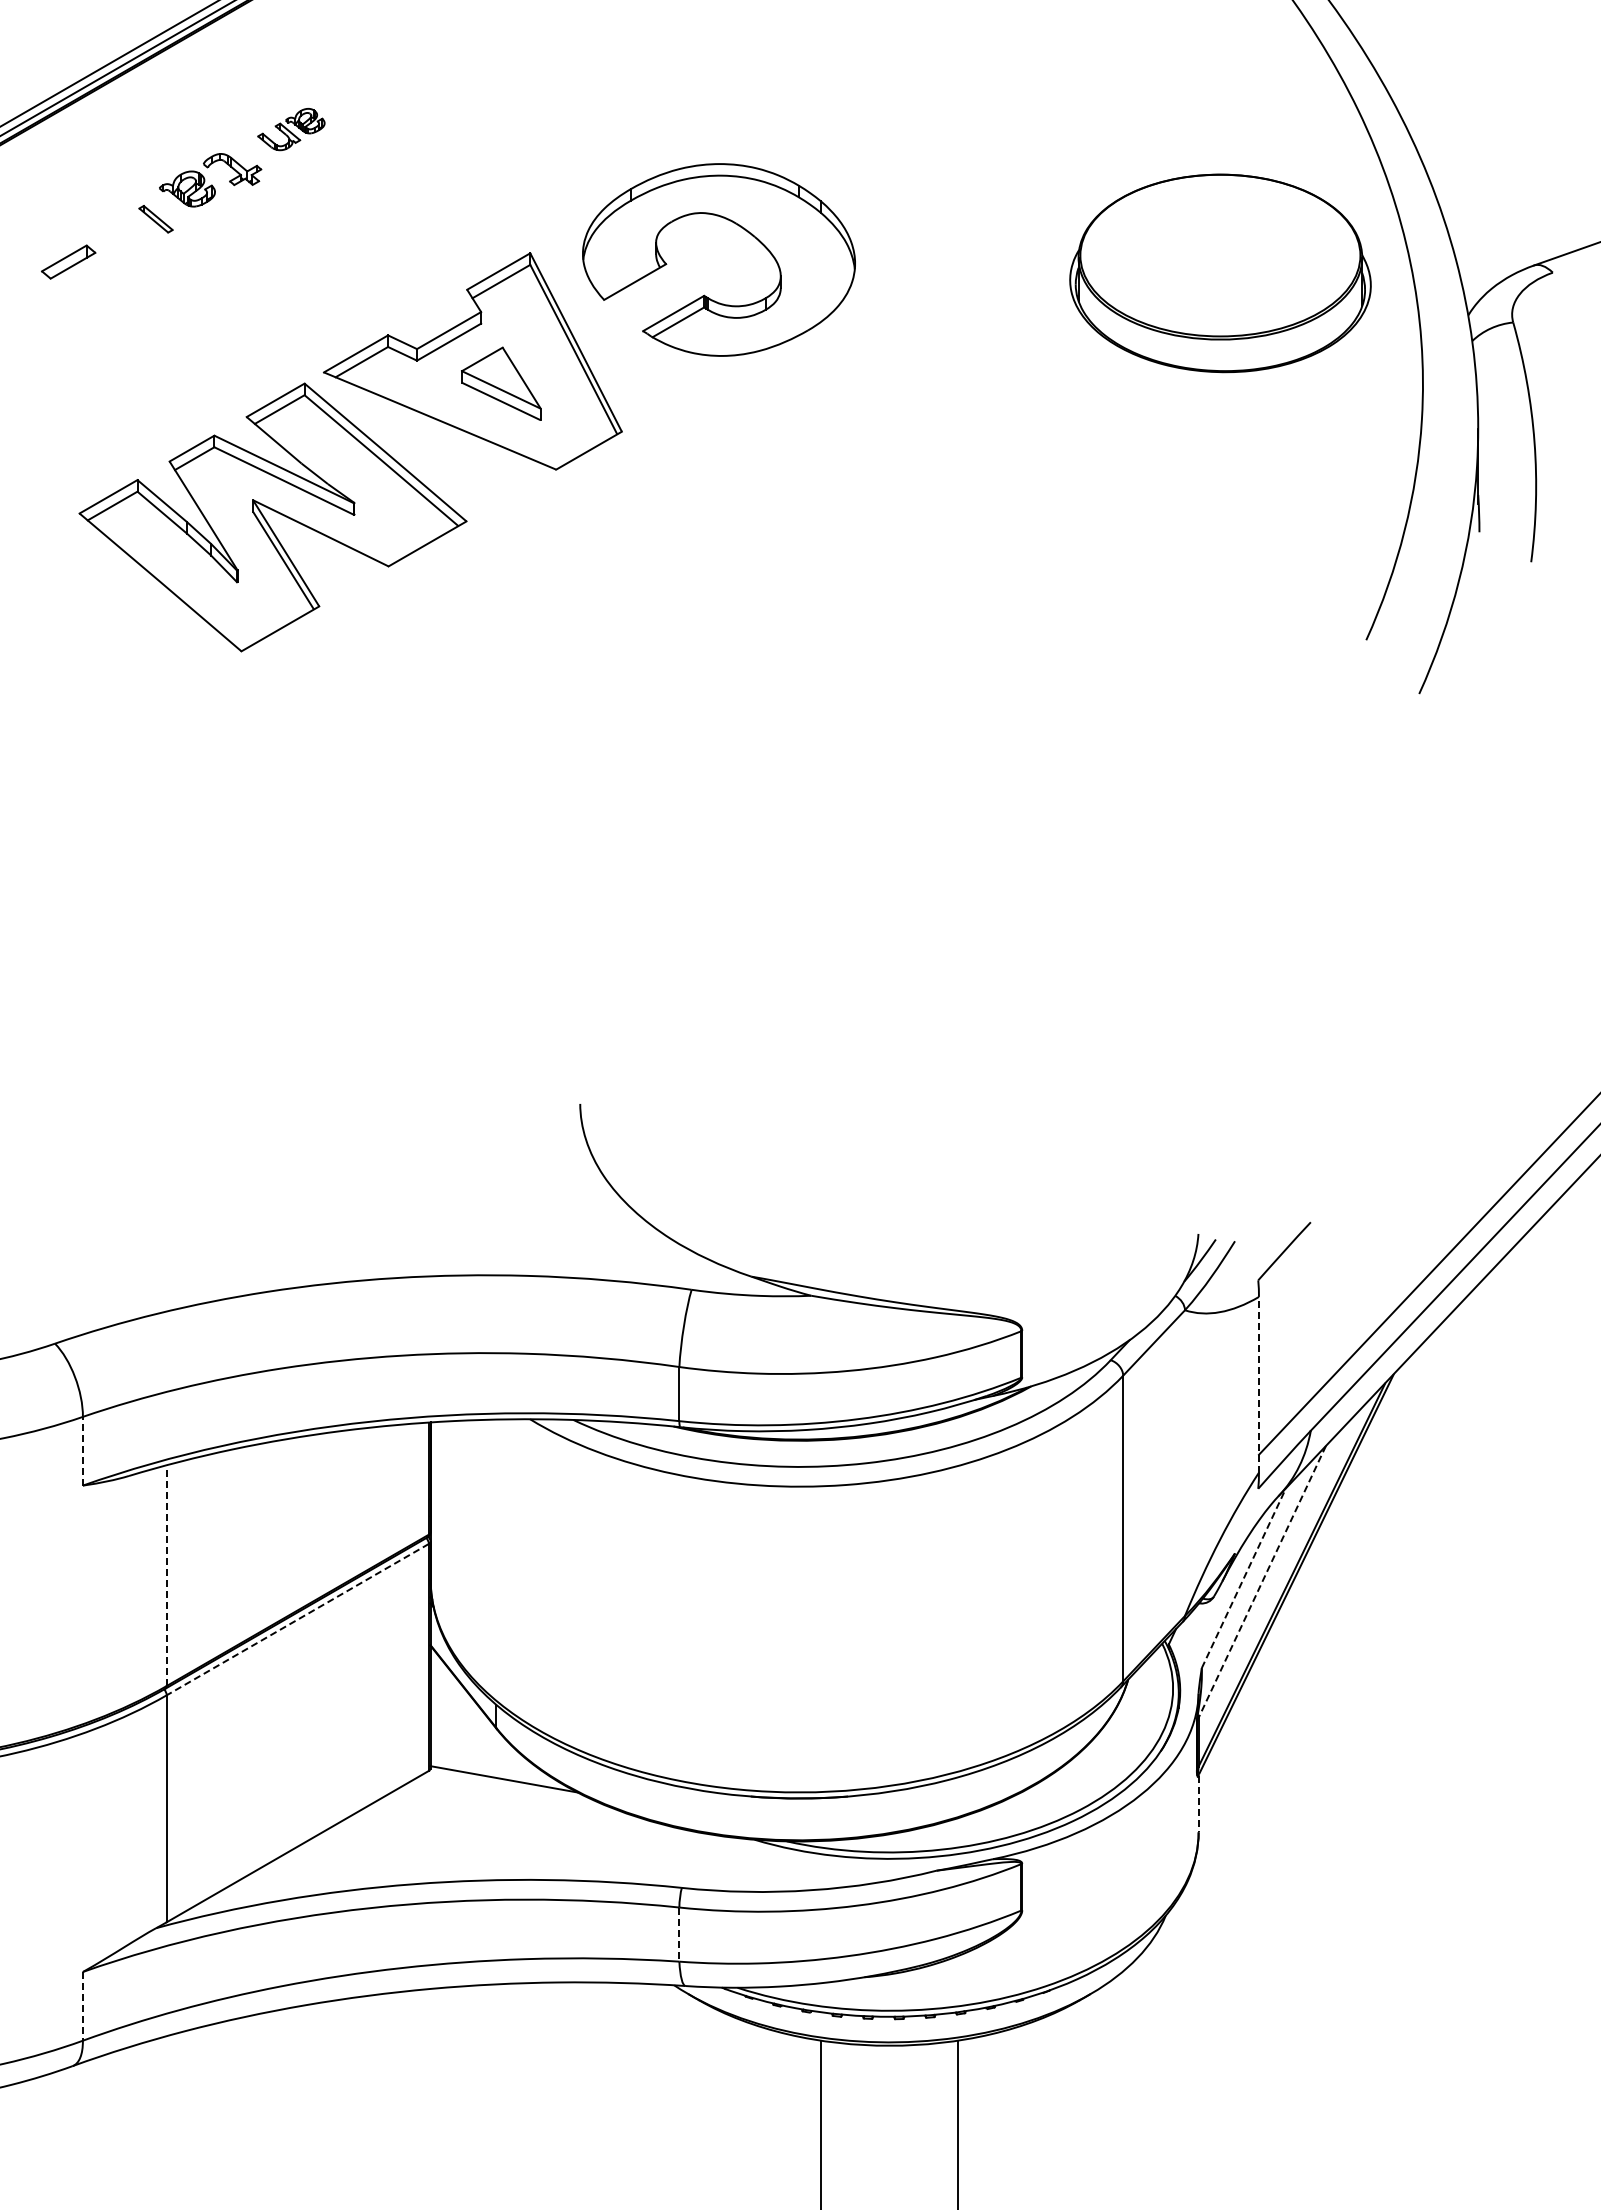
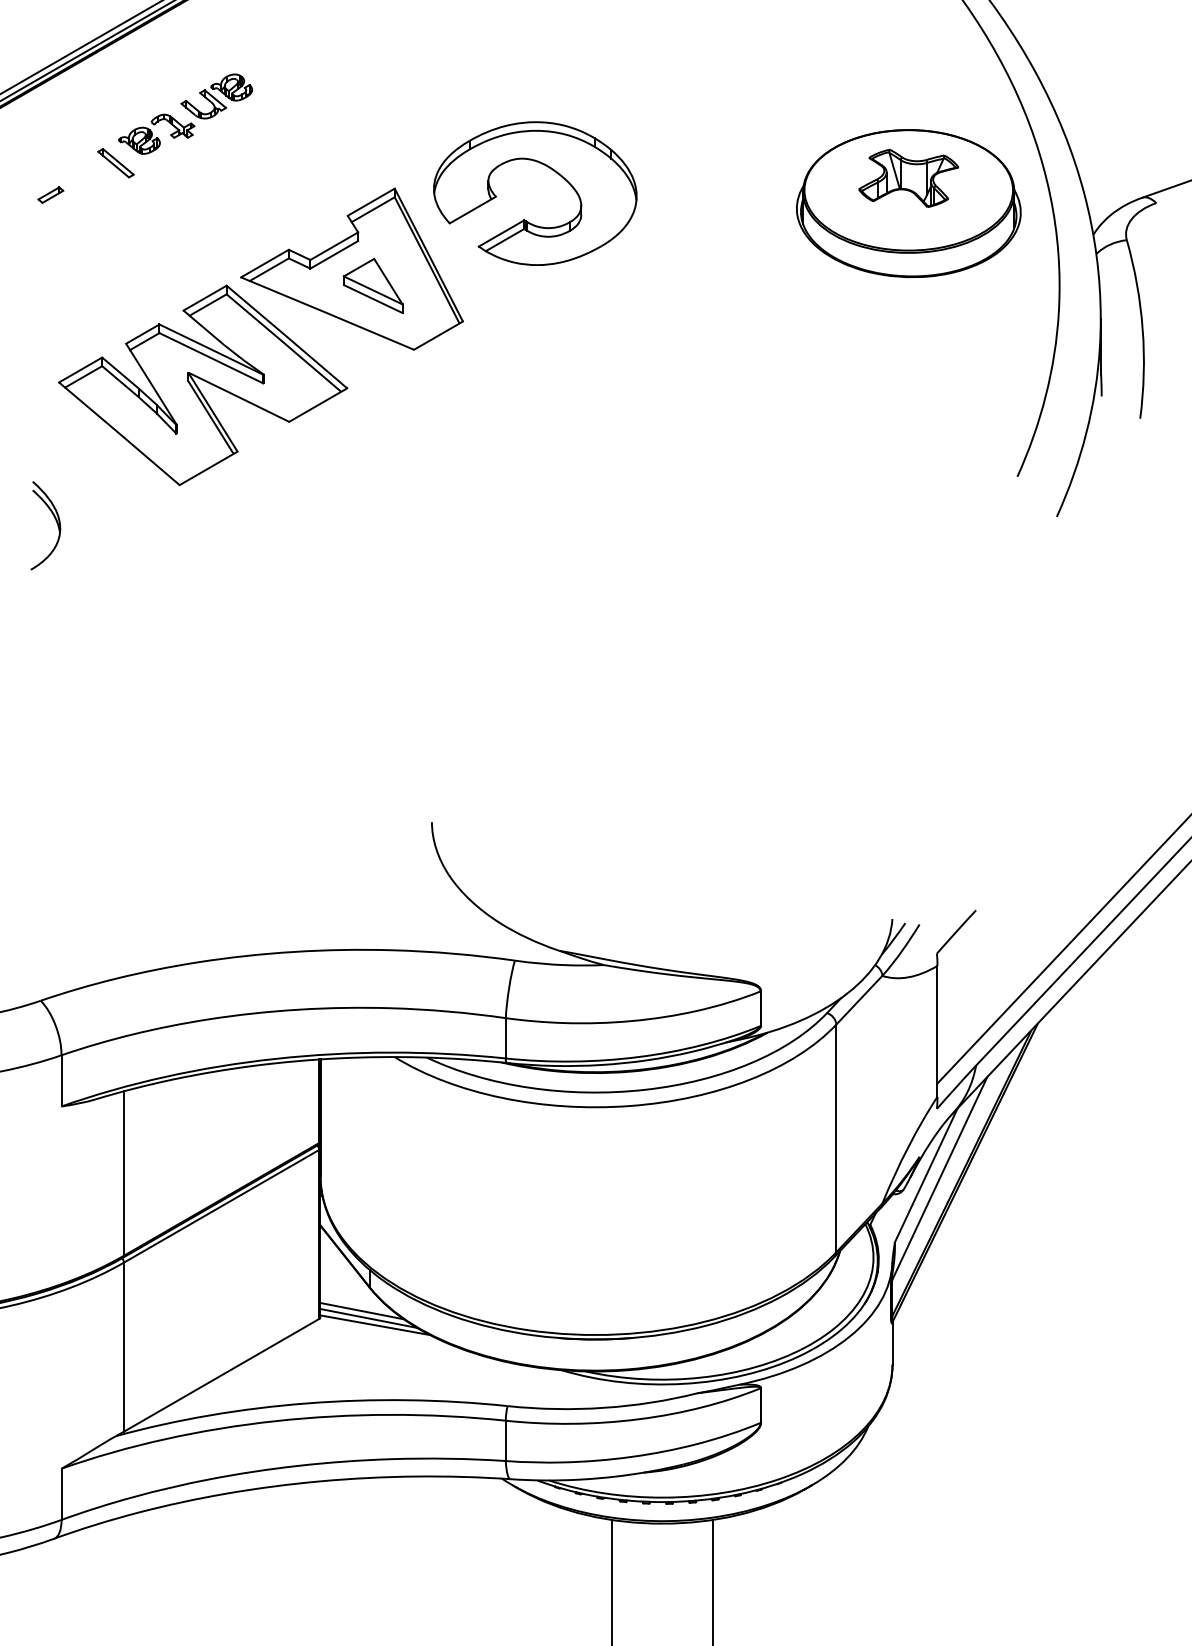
part: (291, 129) -> (216, 96), size x1.43
part: (155, 219) -> (115, 163), size x1.43
part: (1219, 239) -> (908, 178), added
part: (68, 261) -> (50, 194), size x0.62
part: (75, 699) -> (56, 520), added
line: (1258, 1384) -> (937, 1031), dashed -> solid
line: (82, 1450) -> (61, 1080), dashed -> solid
line: (166, 1575) -> (123, 1173), dashed -> solid
line: (1244, 1577) -> (926, 1174), dashed -> solid
line: (1262, 1582) -> (940, 1178), dashed -> solid
line: (297, 1619) -> (221, 1206), dashed -> solid
line: (486, 1760) -> (362, 1311), added
line: (495, 1769) -> (368, 1317), added
line: (1198, 1804) -> (892, 1343), dashed -> solid
line: (679, 1935) -> (505, 1441), dashed -> solid
line: (82, 2006) -> (61, 1494), dashed -> solid

